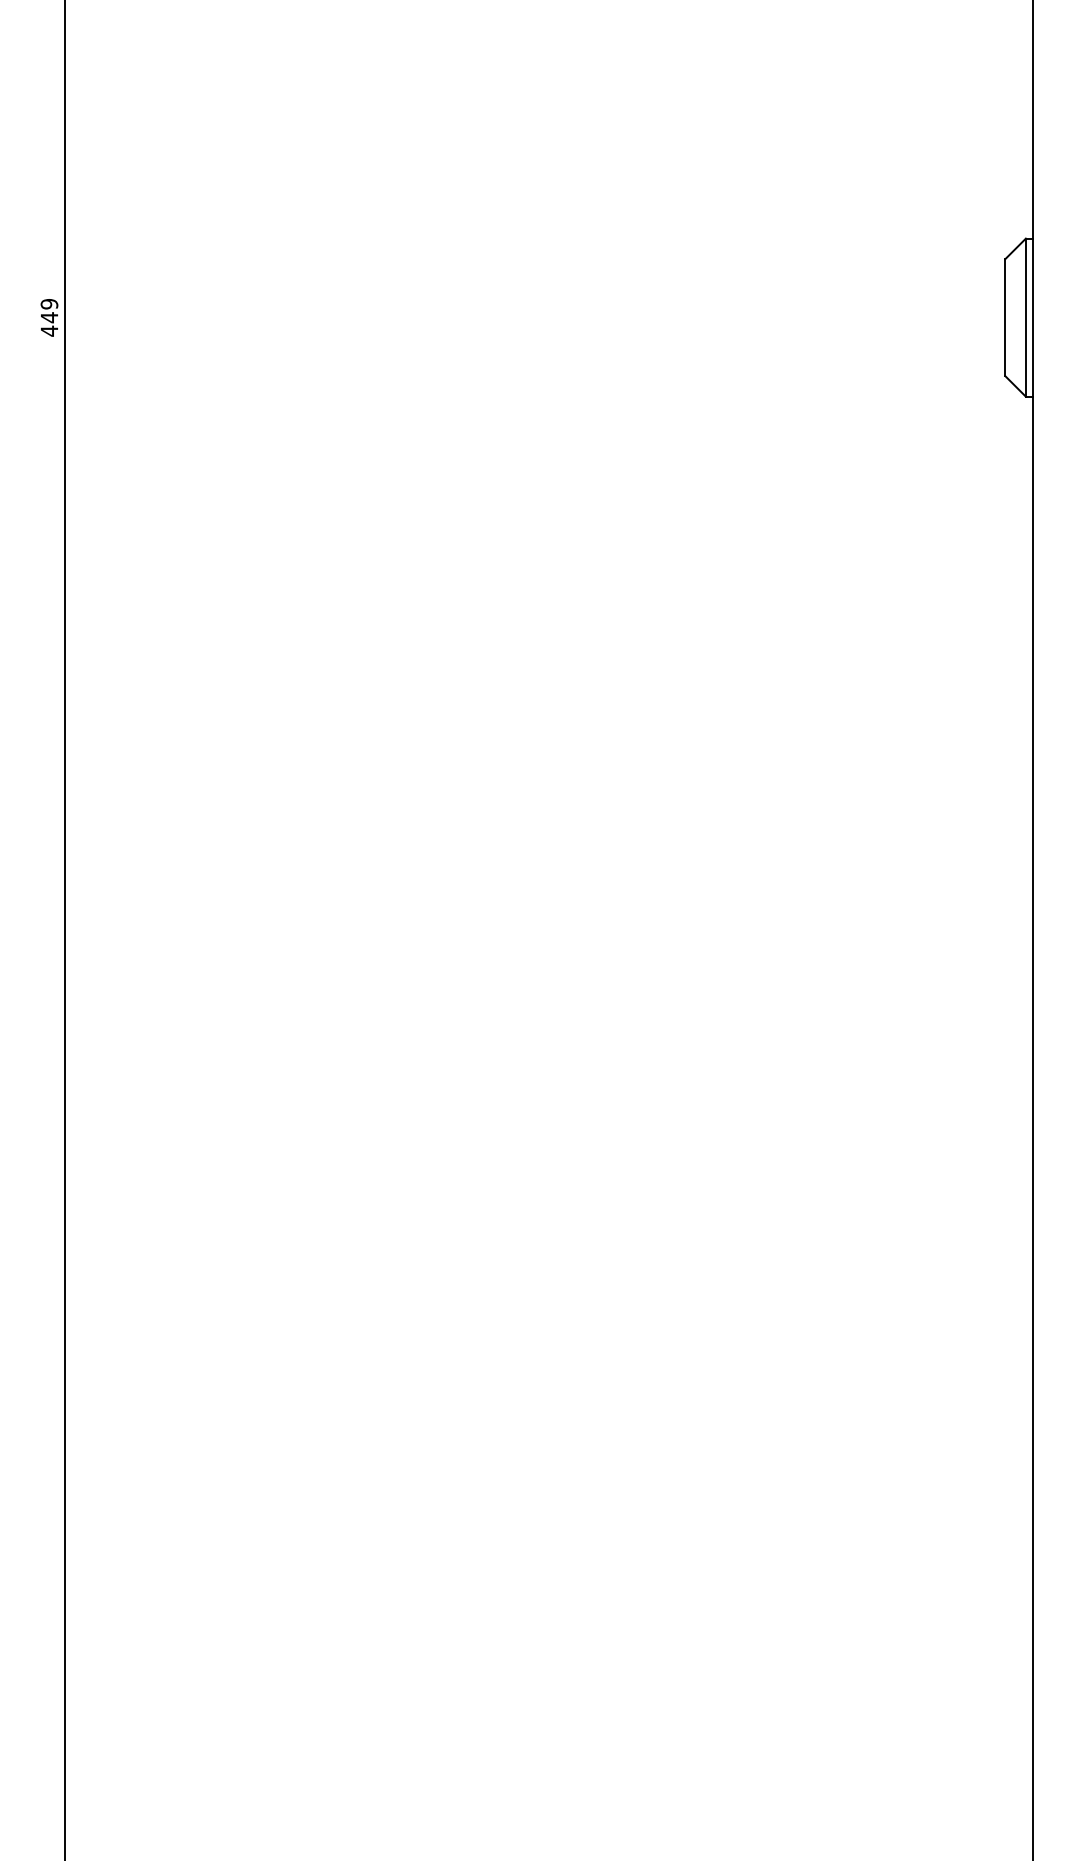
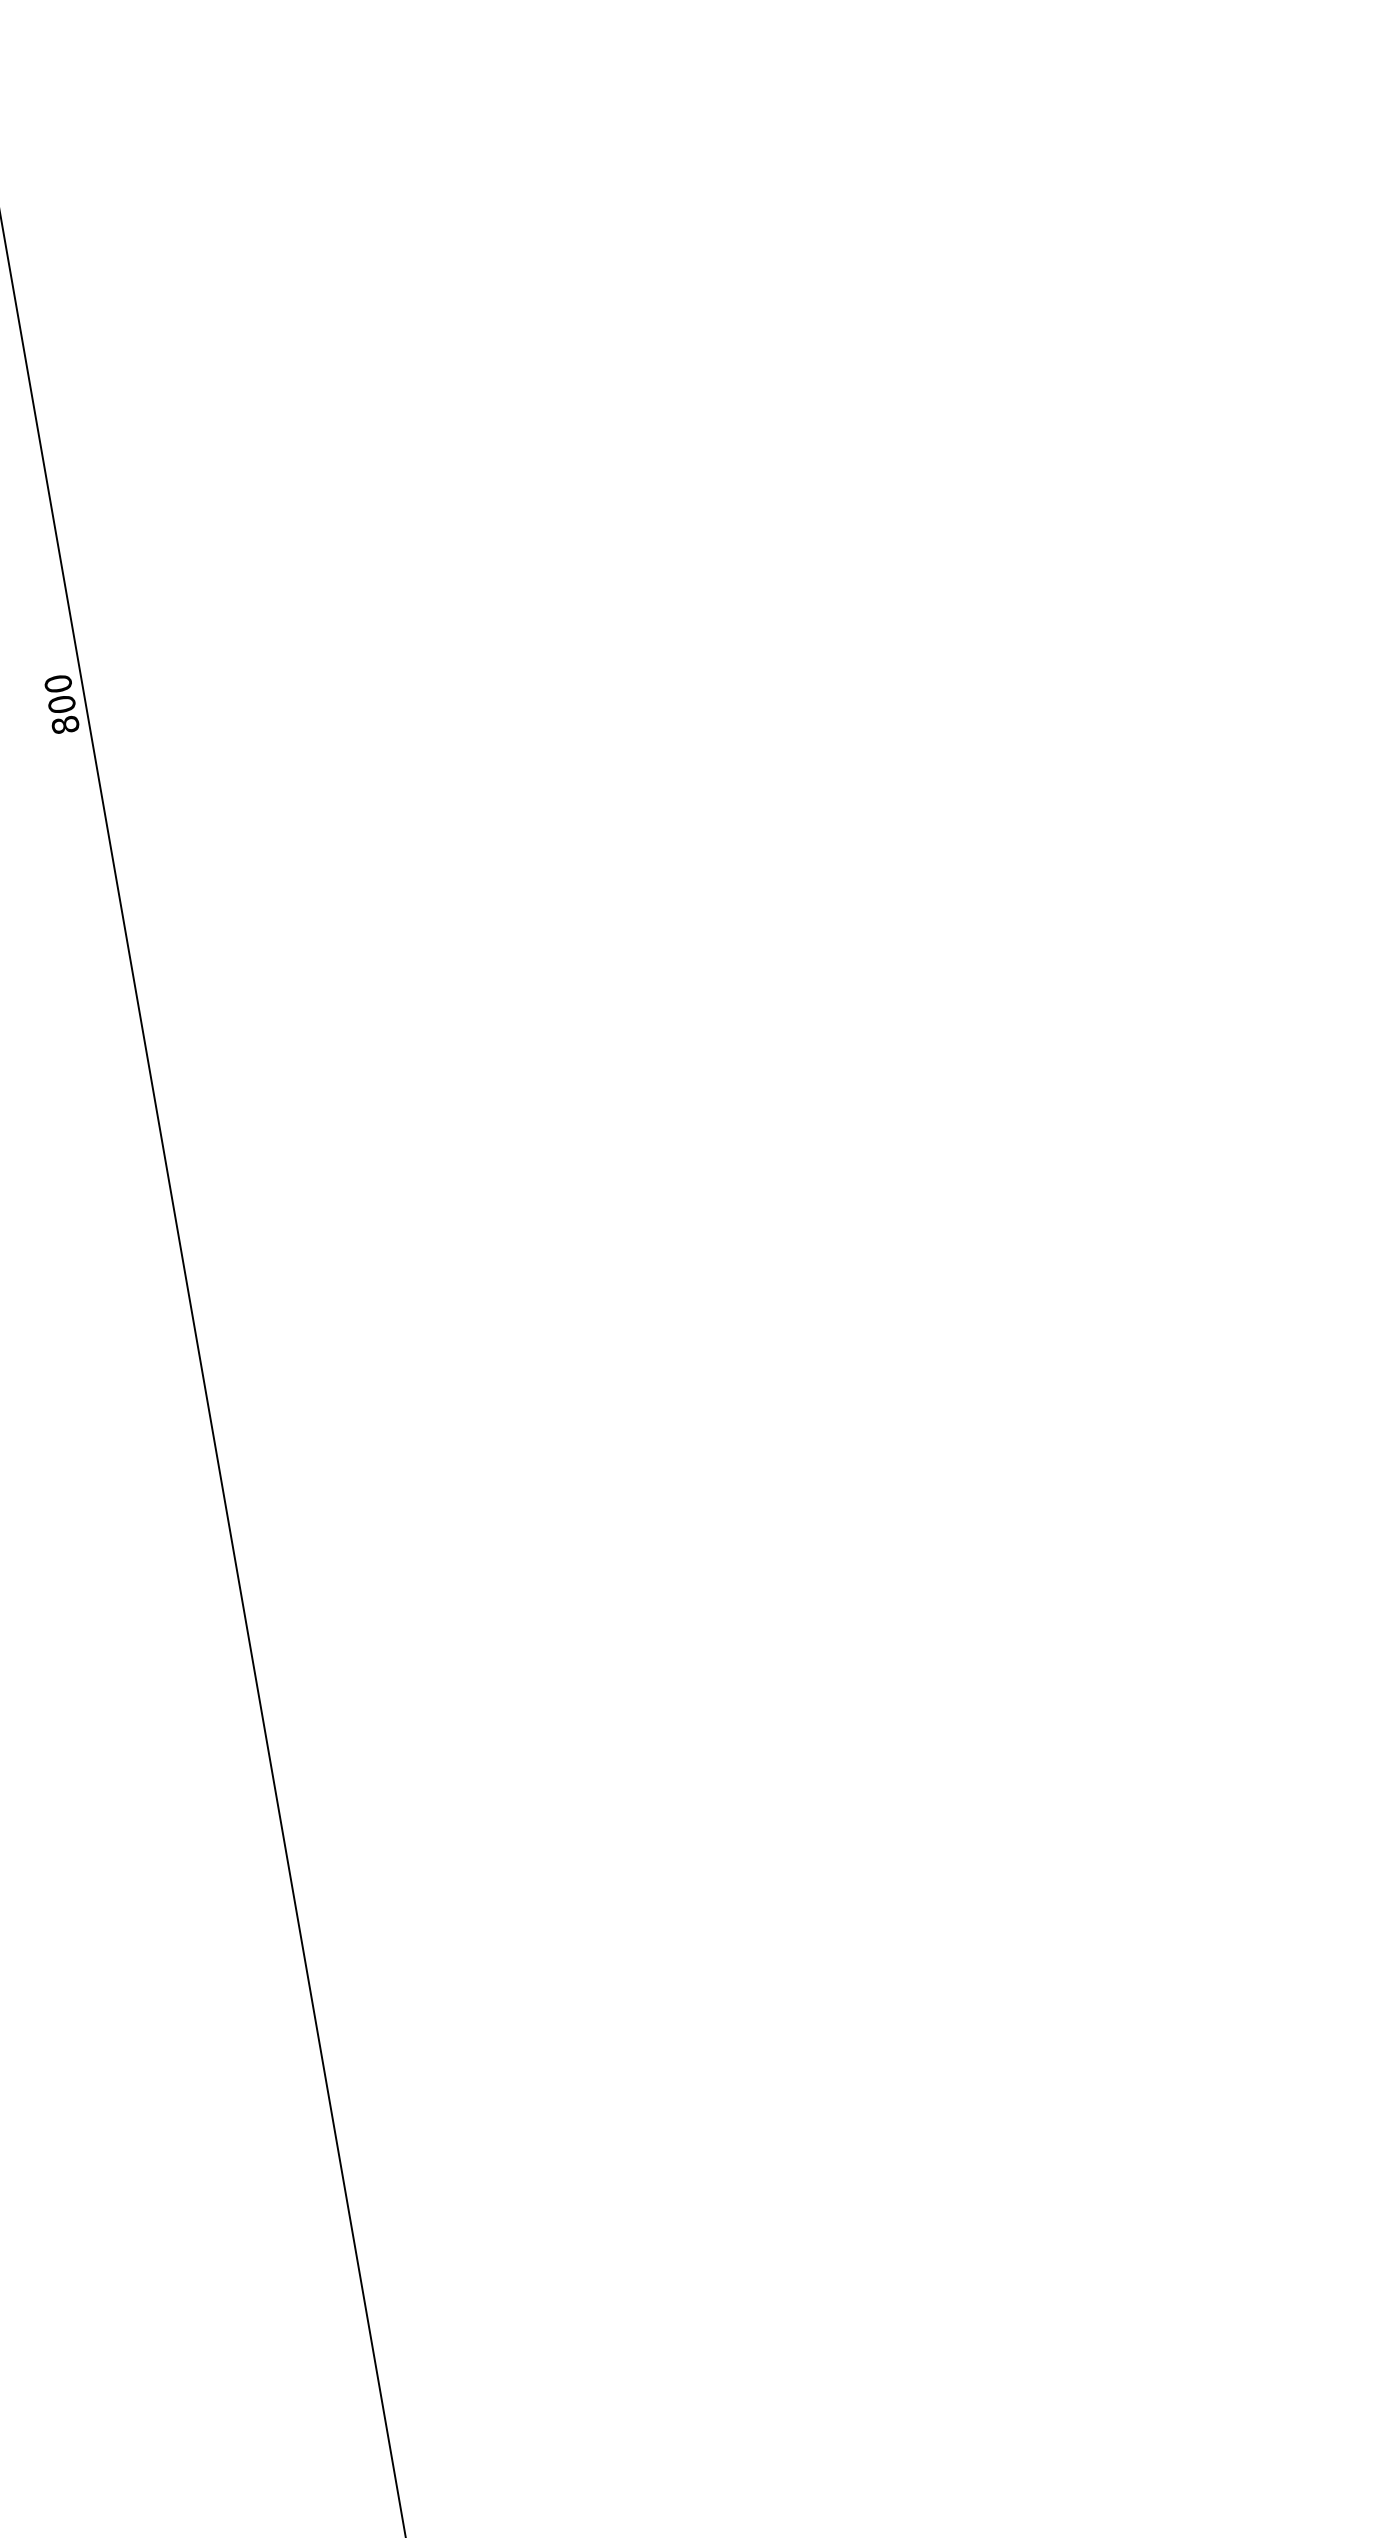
text: (49, 317) -> (61, 704), 449 -> 800

